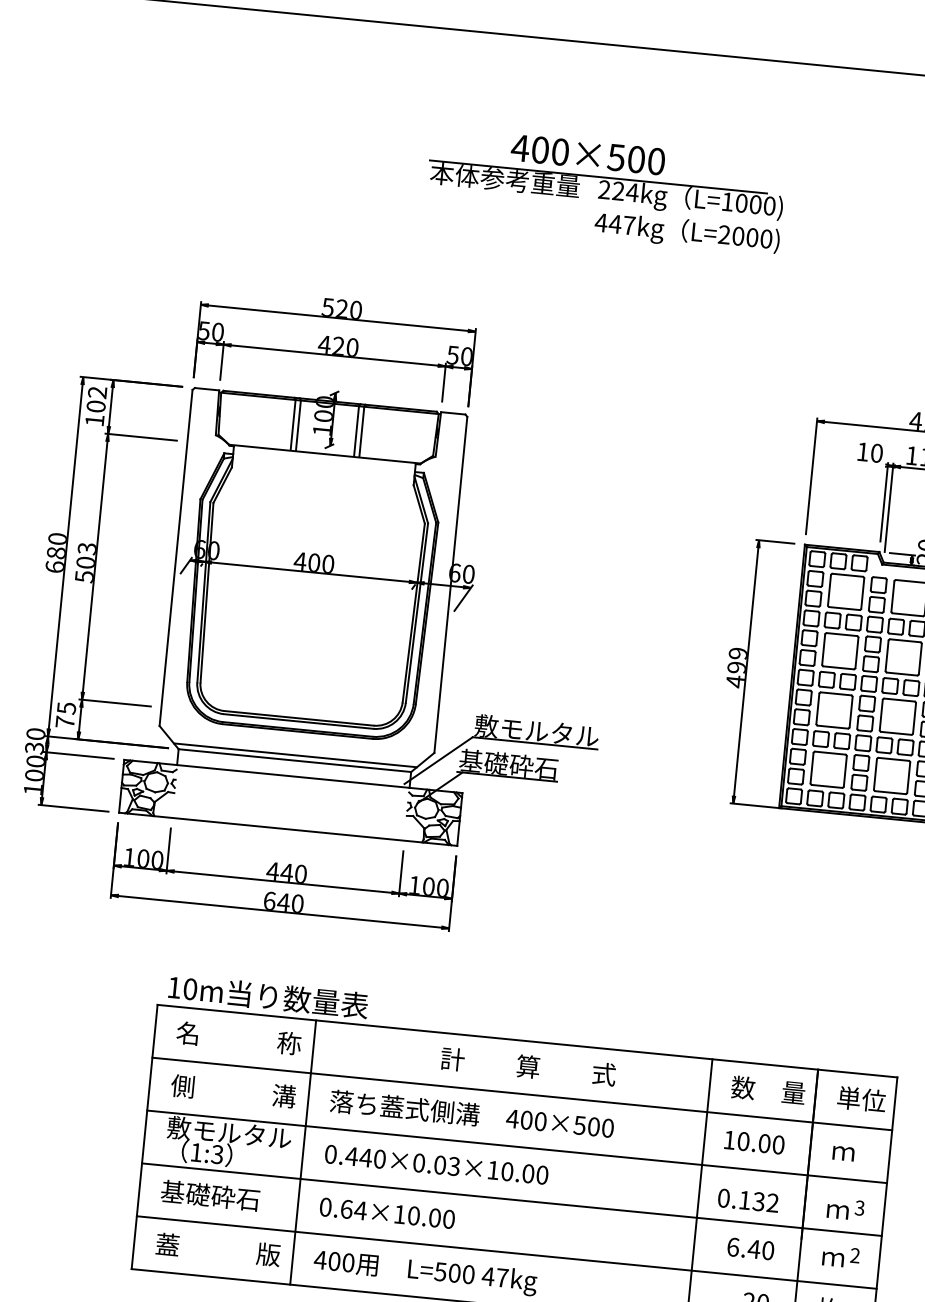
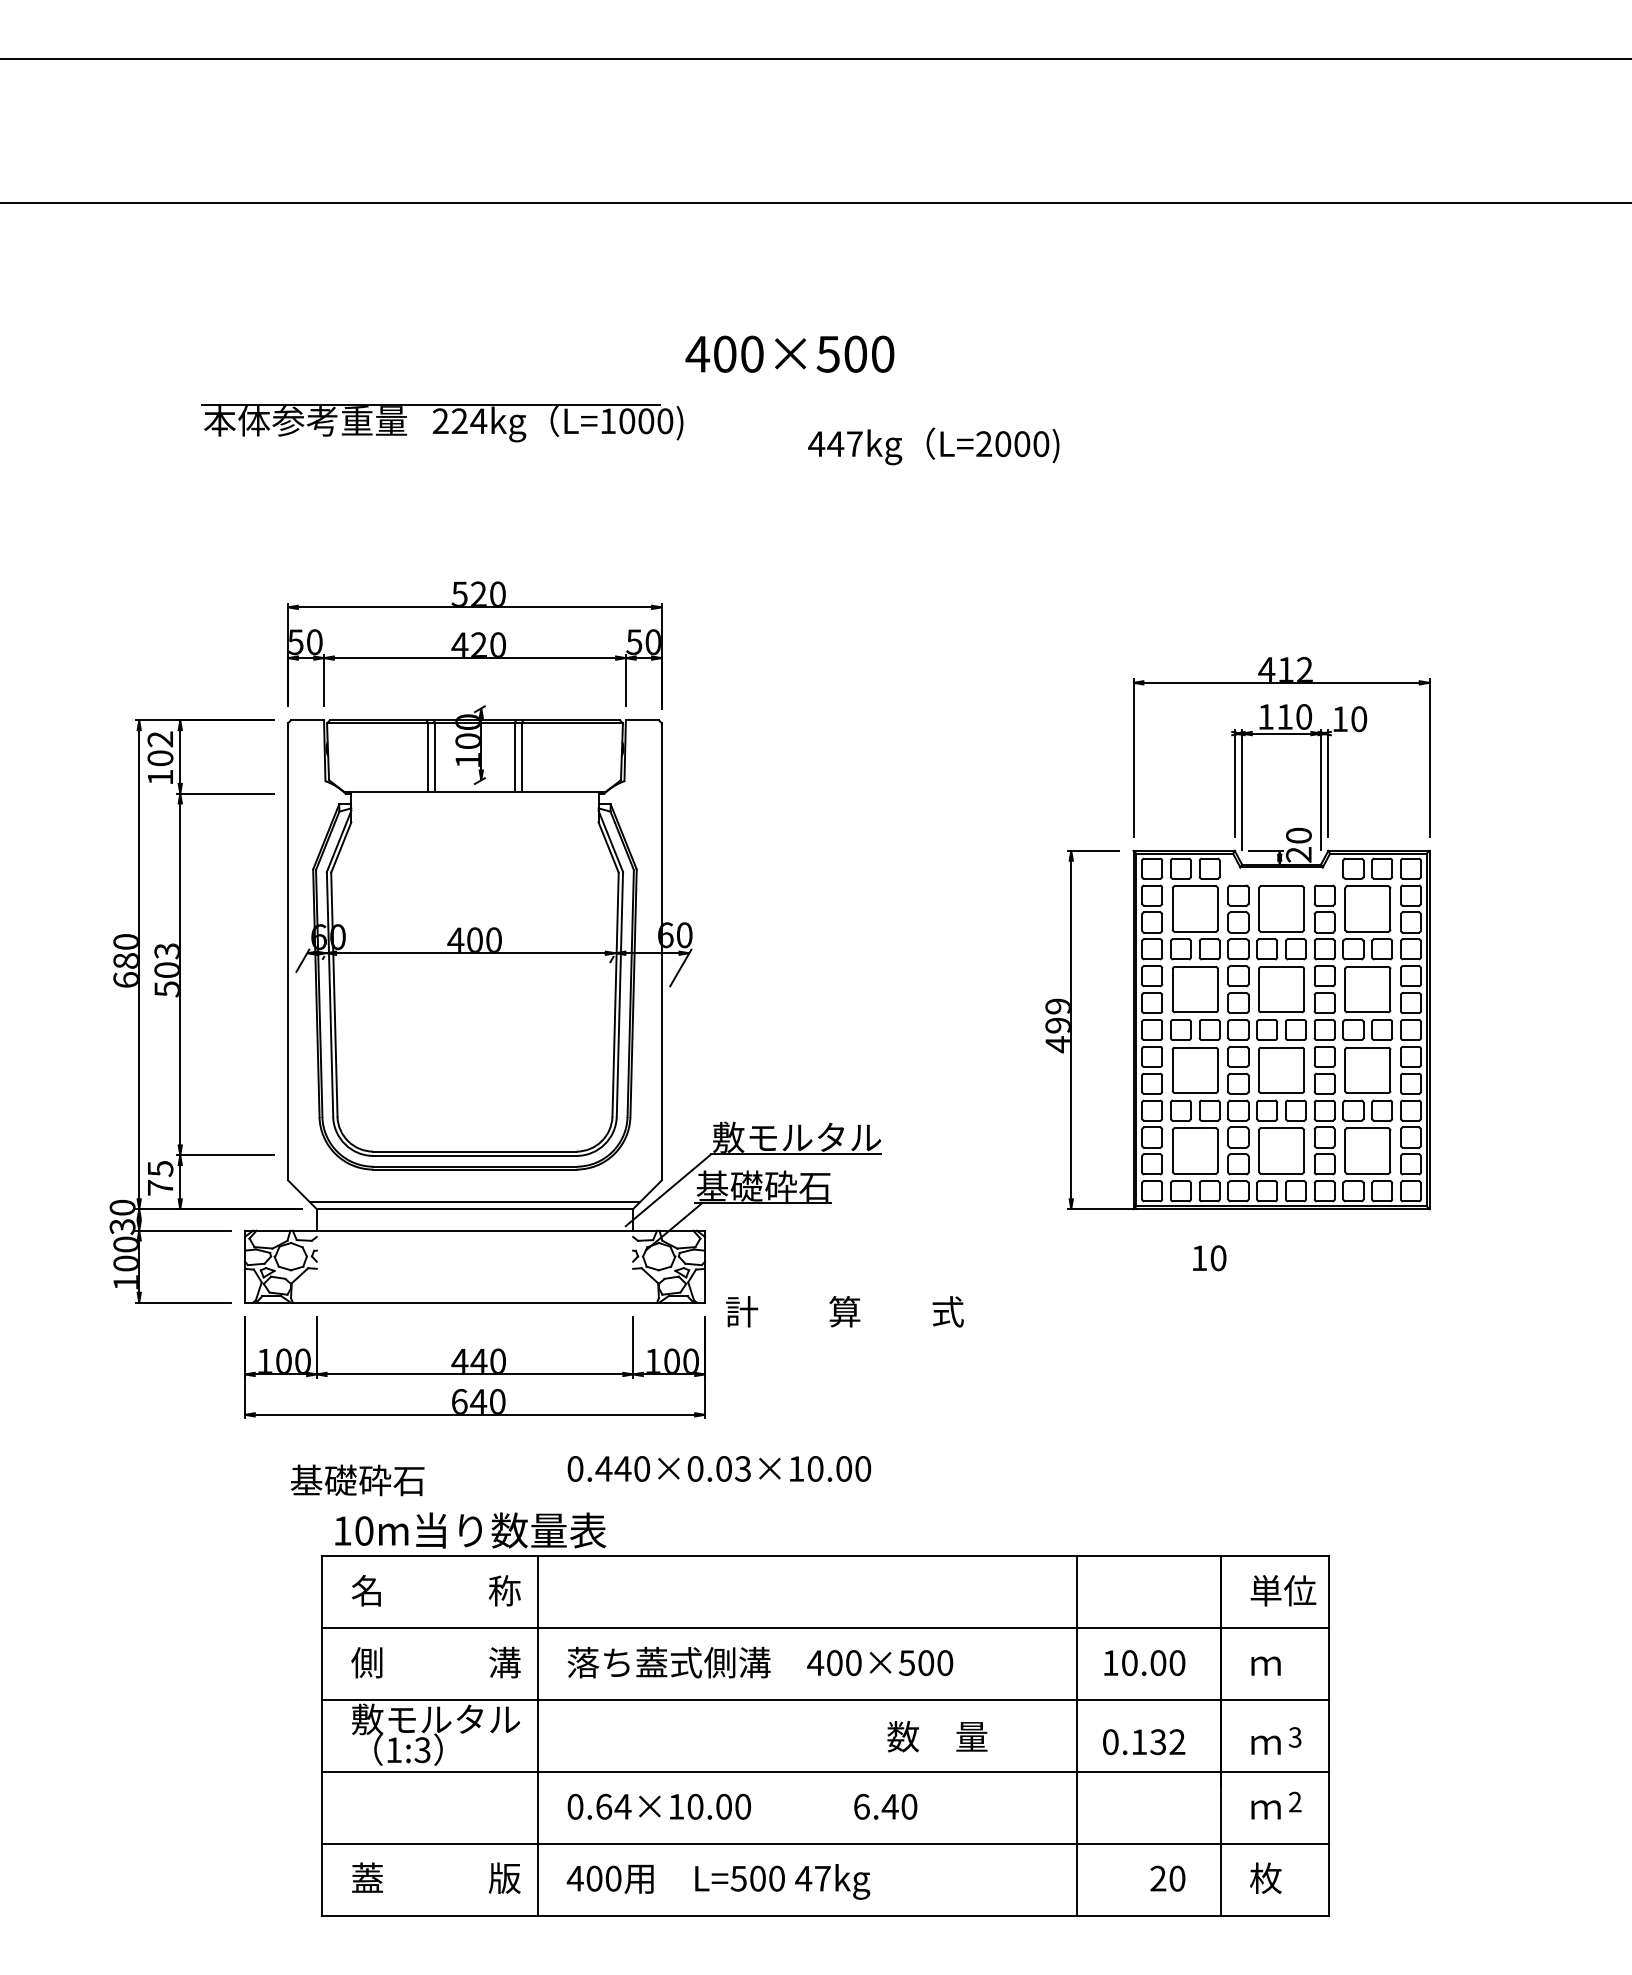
part: (605, 191) -> (442, 423), moved
text: (870, 452) -> (1209, 1258), moved
text: (528, 1066) -> (844, 1311), moved
text: (768, 1090) -> (937, 1736), moved
text: (436, 1164) -> (719, 1468), moved
text: (210, 1195) -> (357, 1480), moved
text: (750, 1248) -> (885, 1806), moved

